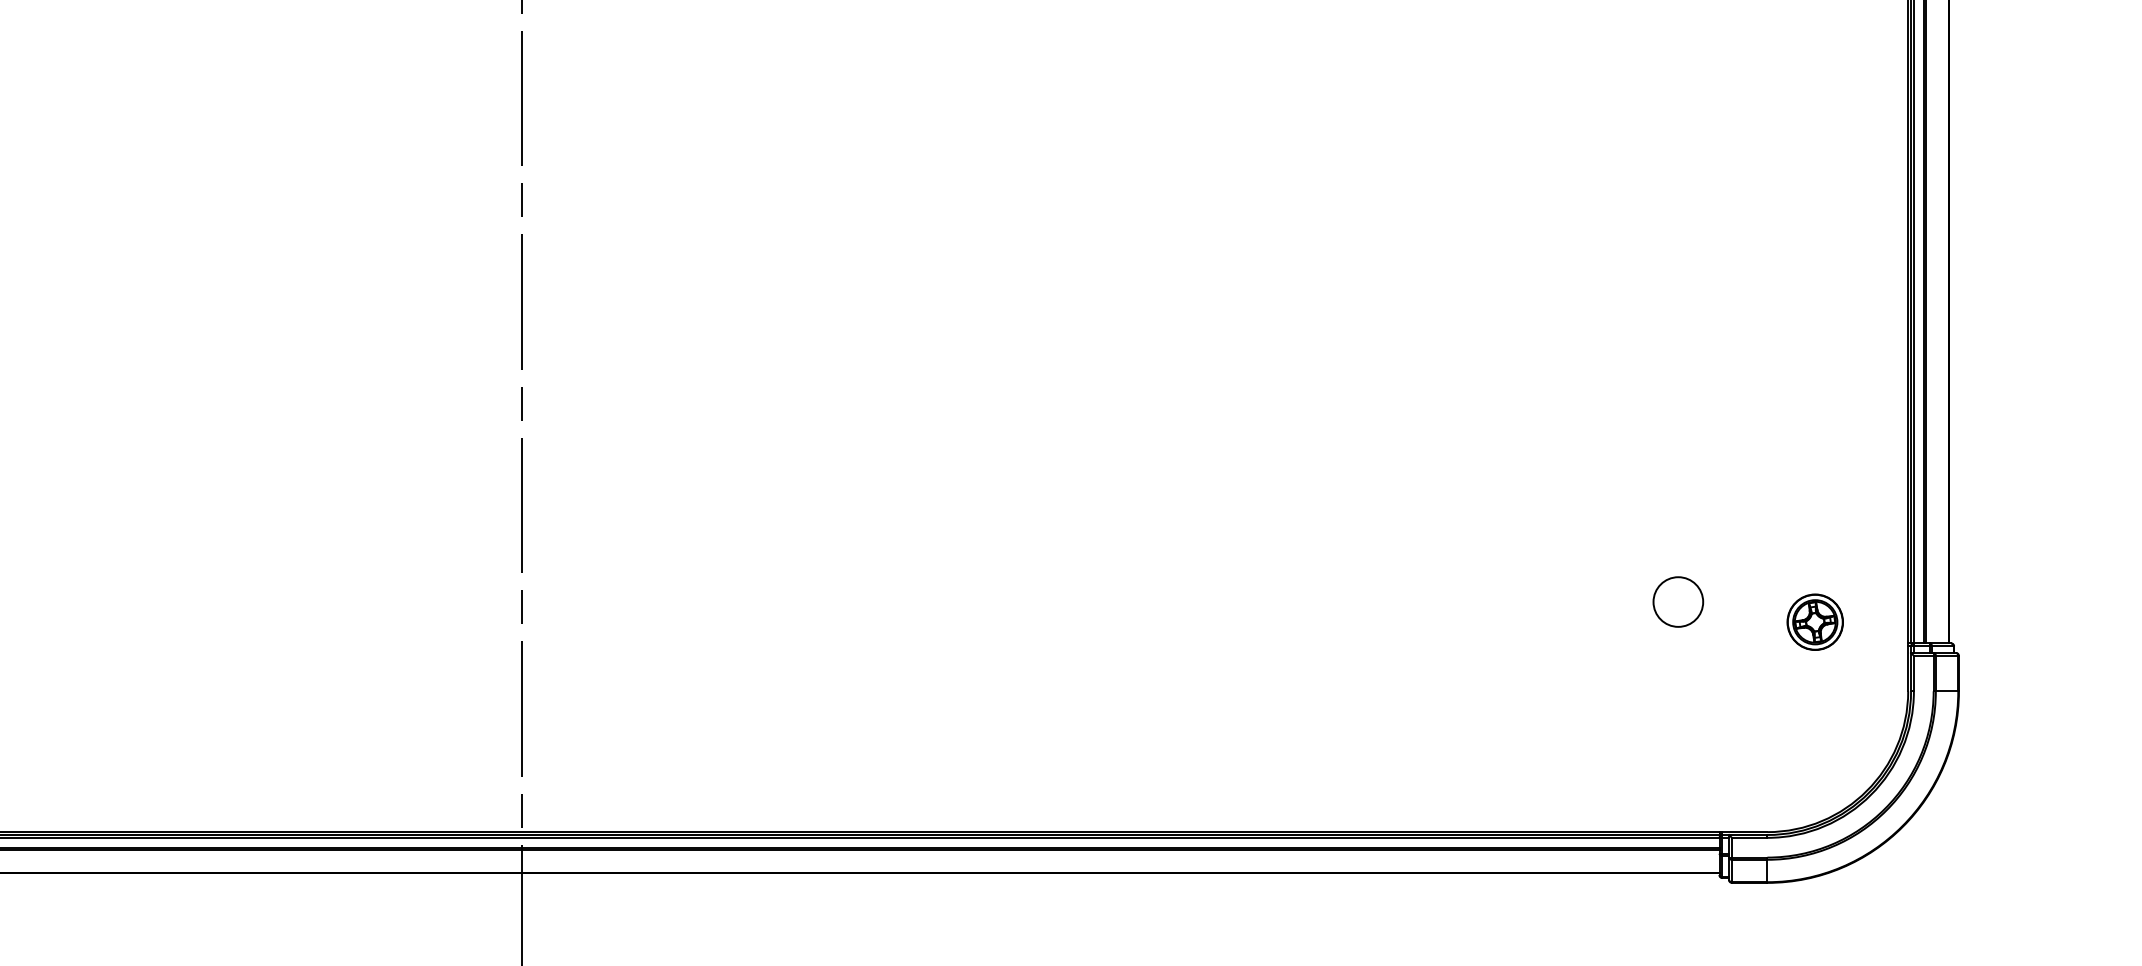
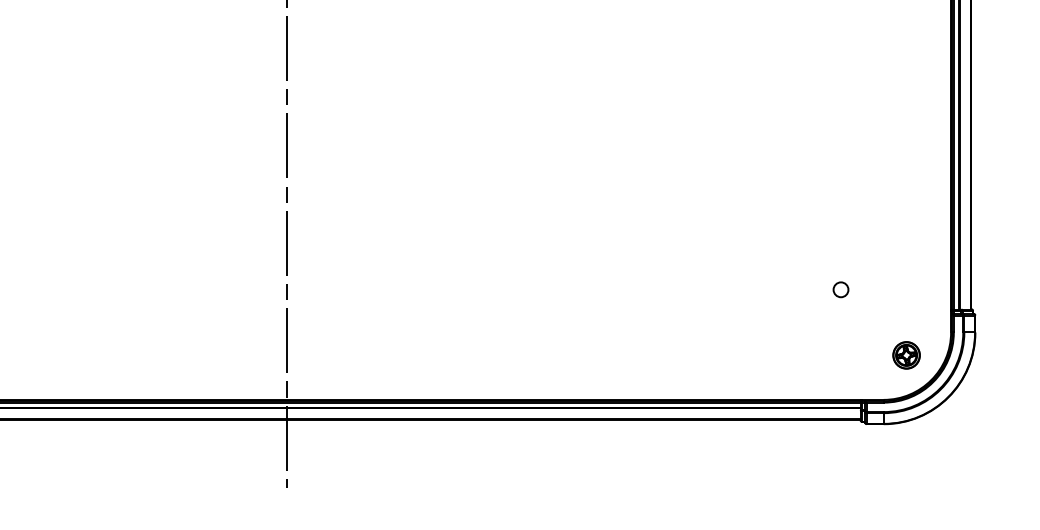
circle: (1677, 601) -> (840, 289), size x0.62
part: (1815, 622) -> (906, 355), moved

